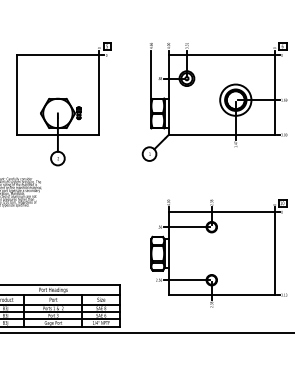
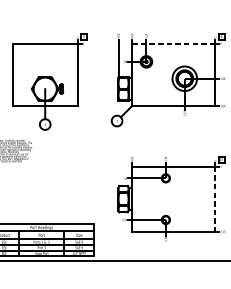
line: (222, 55) -> (174, 43), solid -> dashed
line: (274, 254) -> (215, 199), solid -> dashed

